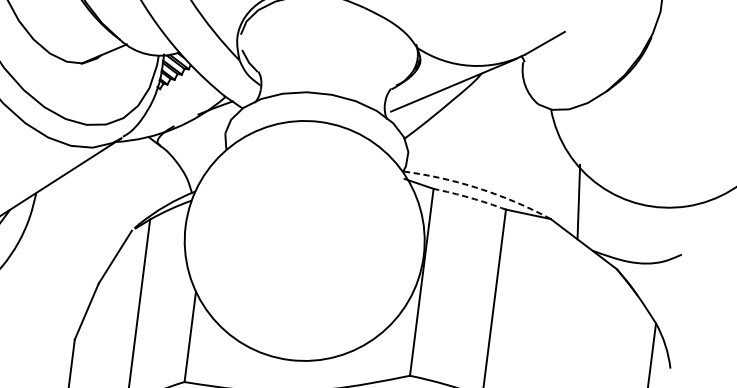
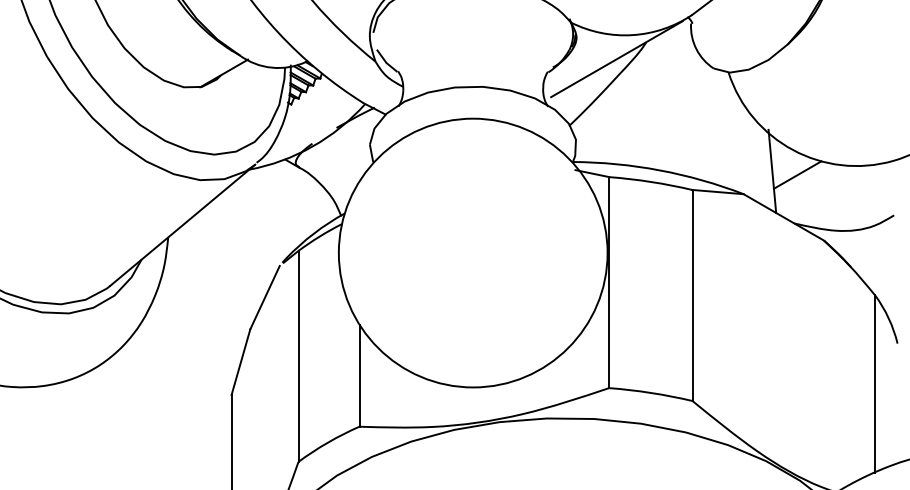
arc: (478, 188) -> (659, 170), dashed -> solid
arc: (470, 197) -> (651, 181), dashed -> solid
line: (600, 207) -> (797, 174), added

